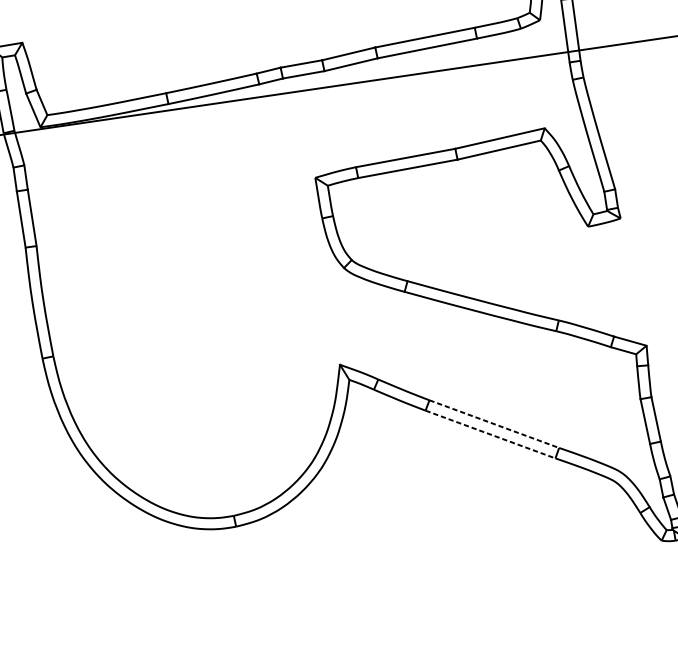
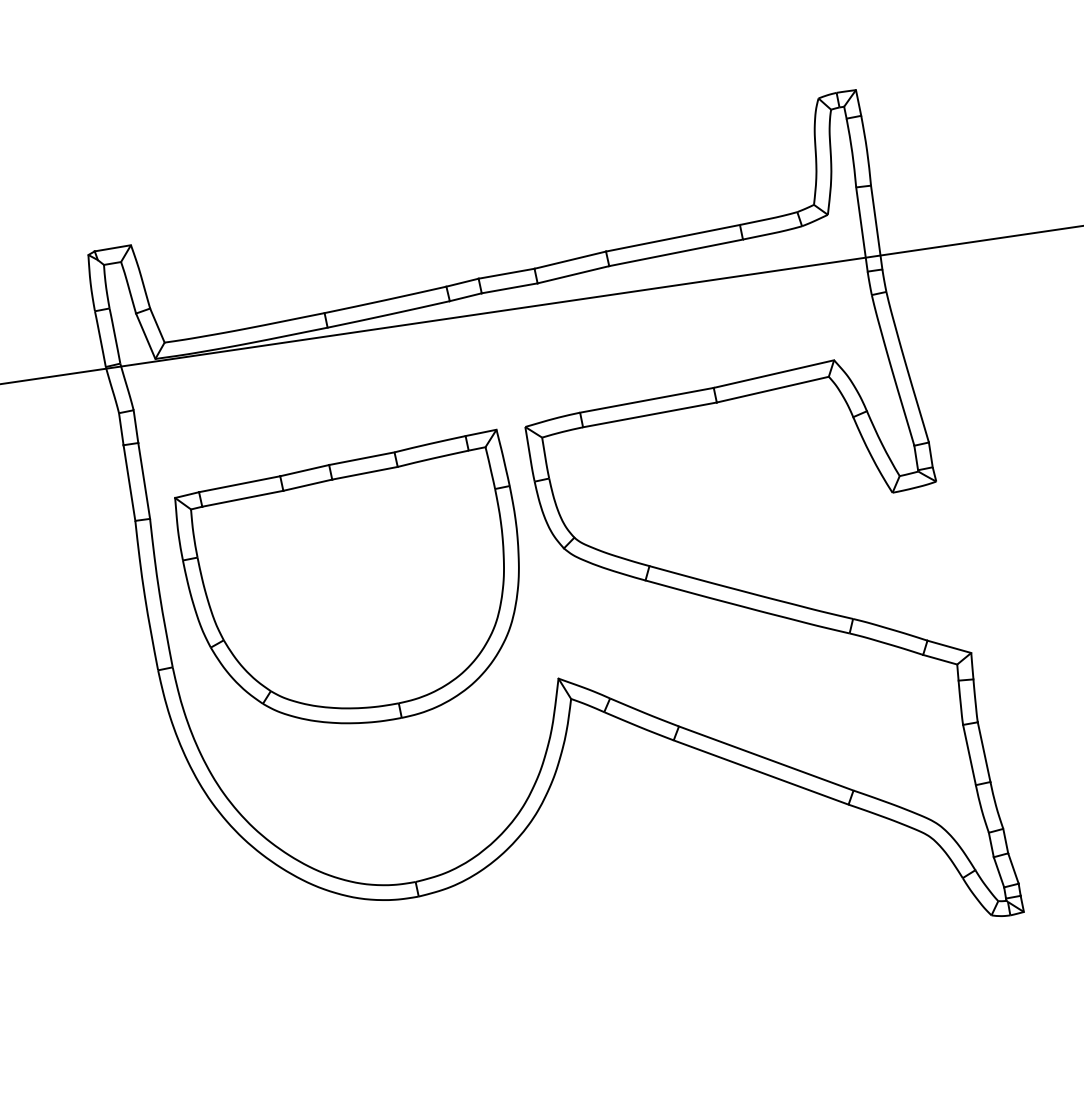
part: (182, 288) -> (346, 576), added
line: (494, 424) -> (766, 758), dashed -> solid
line: (490, 434) -> (761, 772), dashed -> solid

